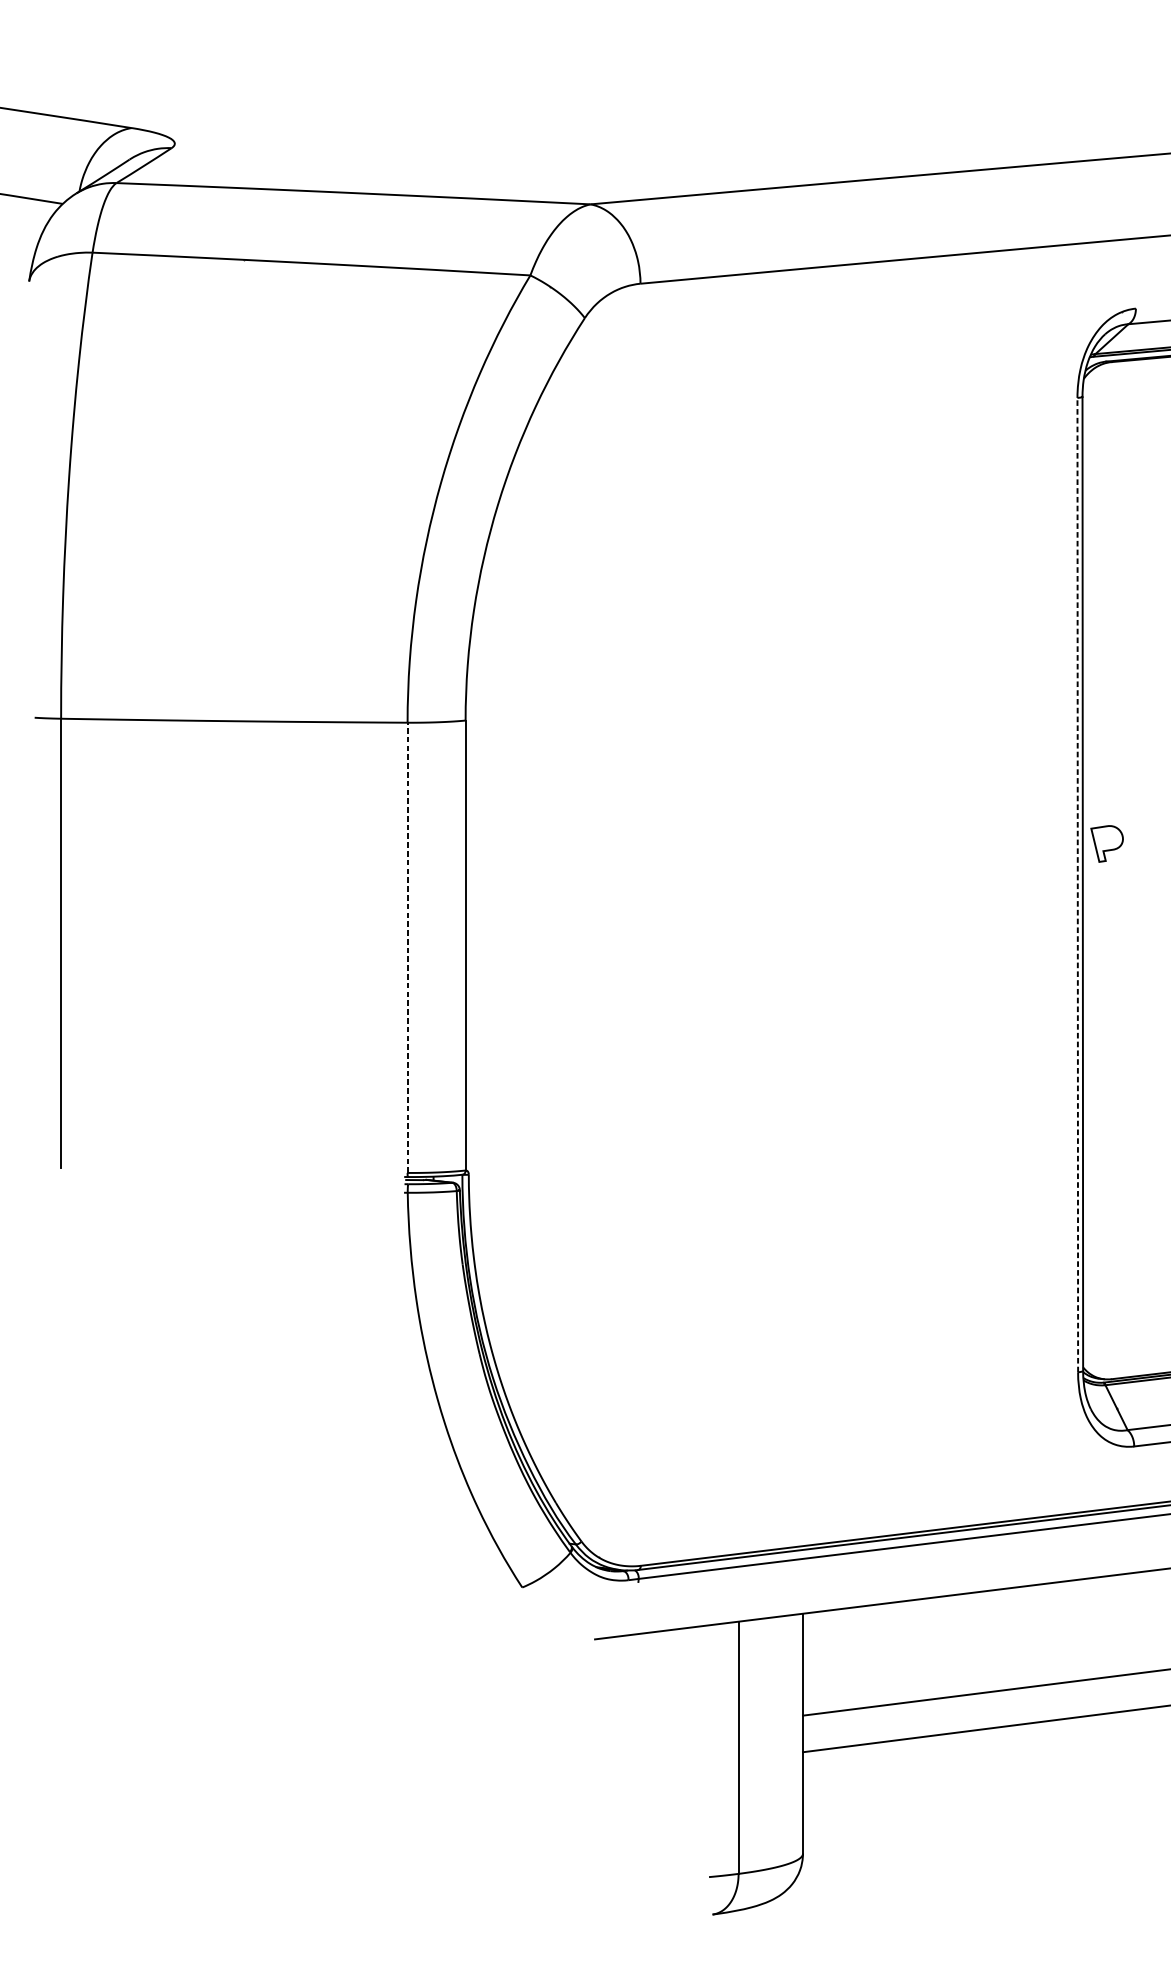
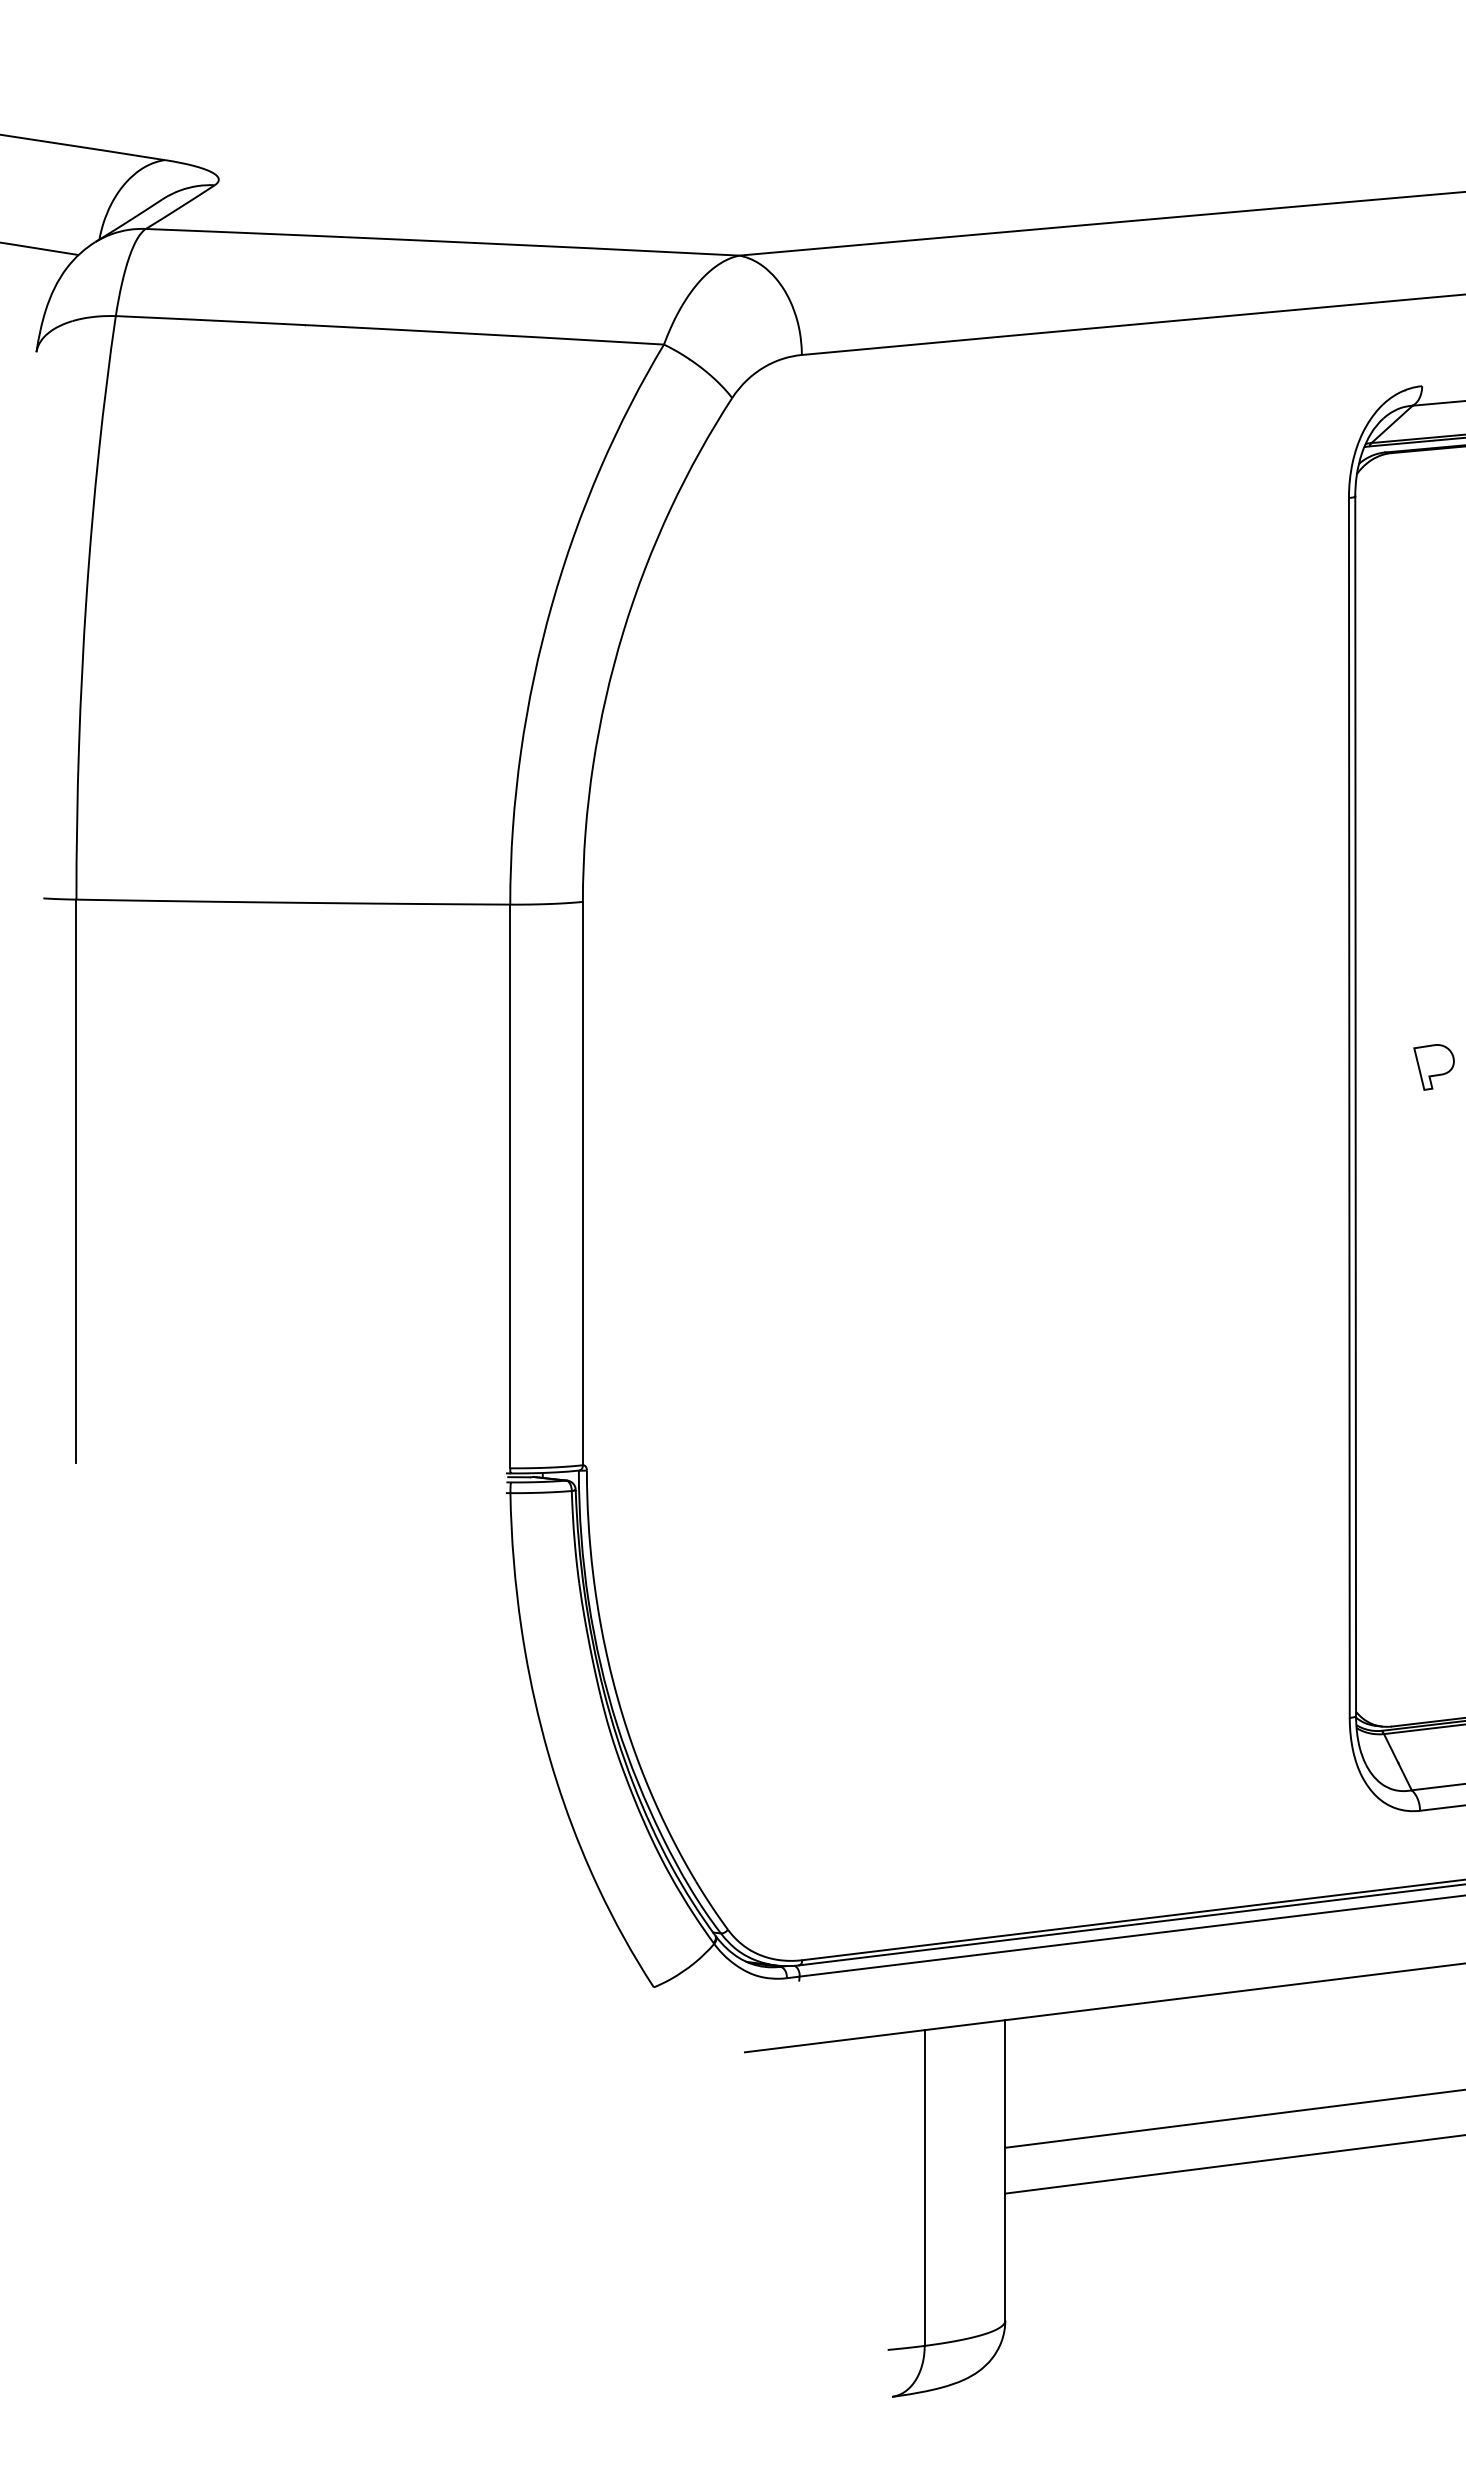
part: (1106, 844) -> (1433, 1067), moved
line: (1077, 884) -> (1349, 1107), dashed -> solid
line: (407, 947) -> (510, 1186), dashed -> solid

